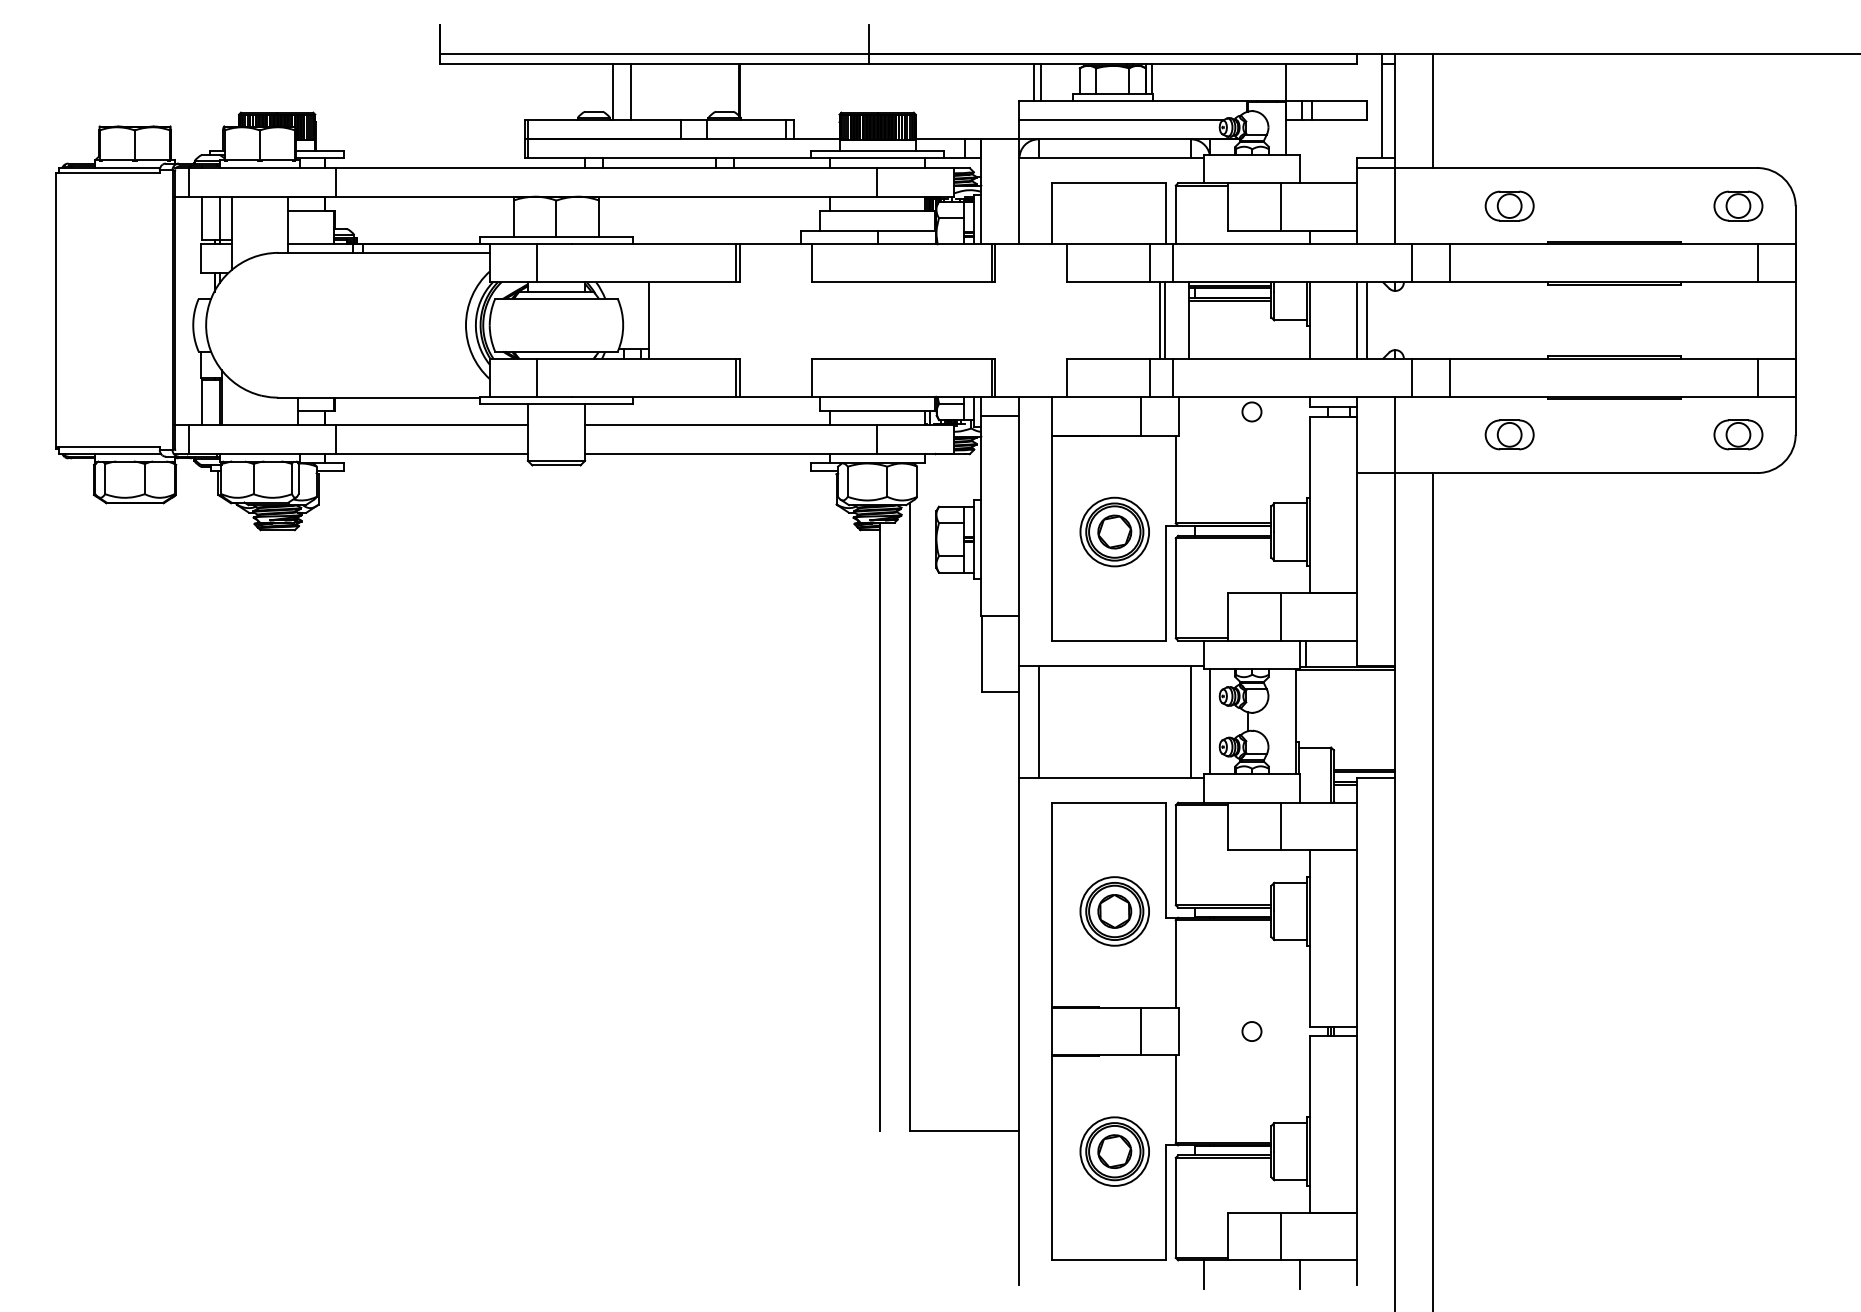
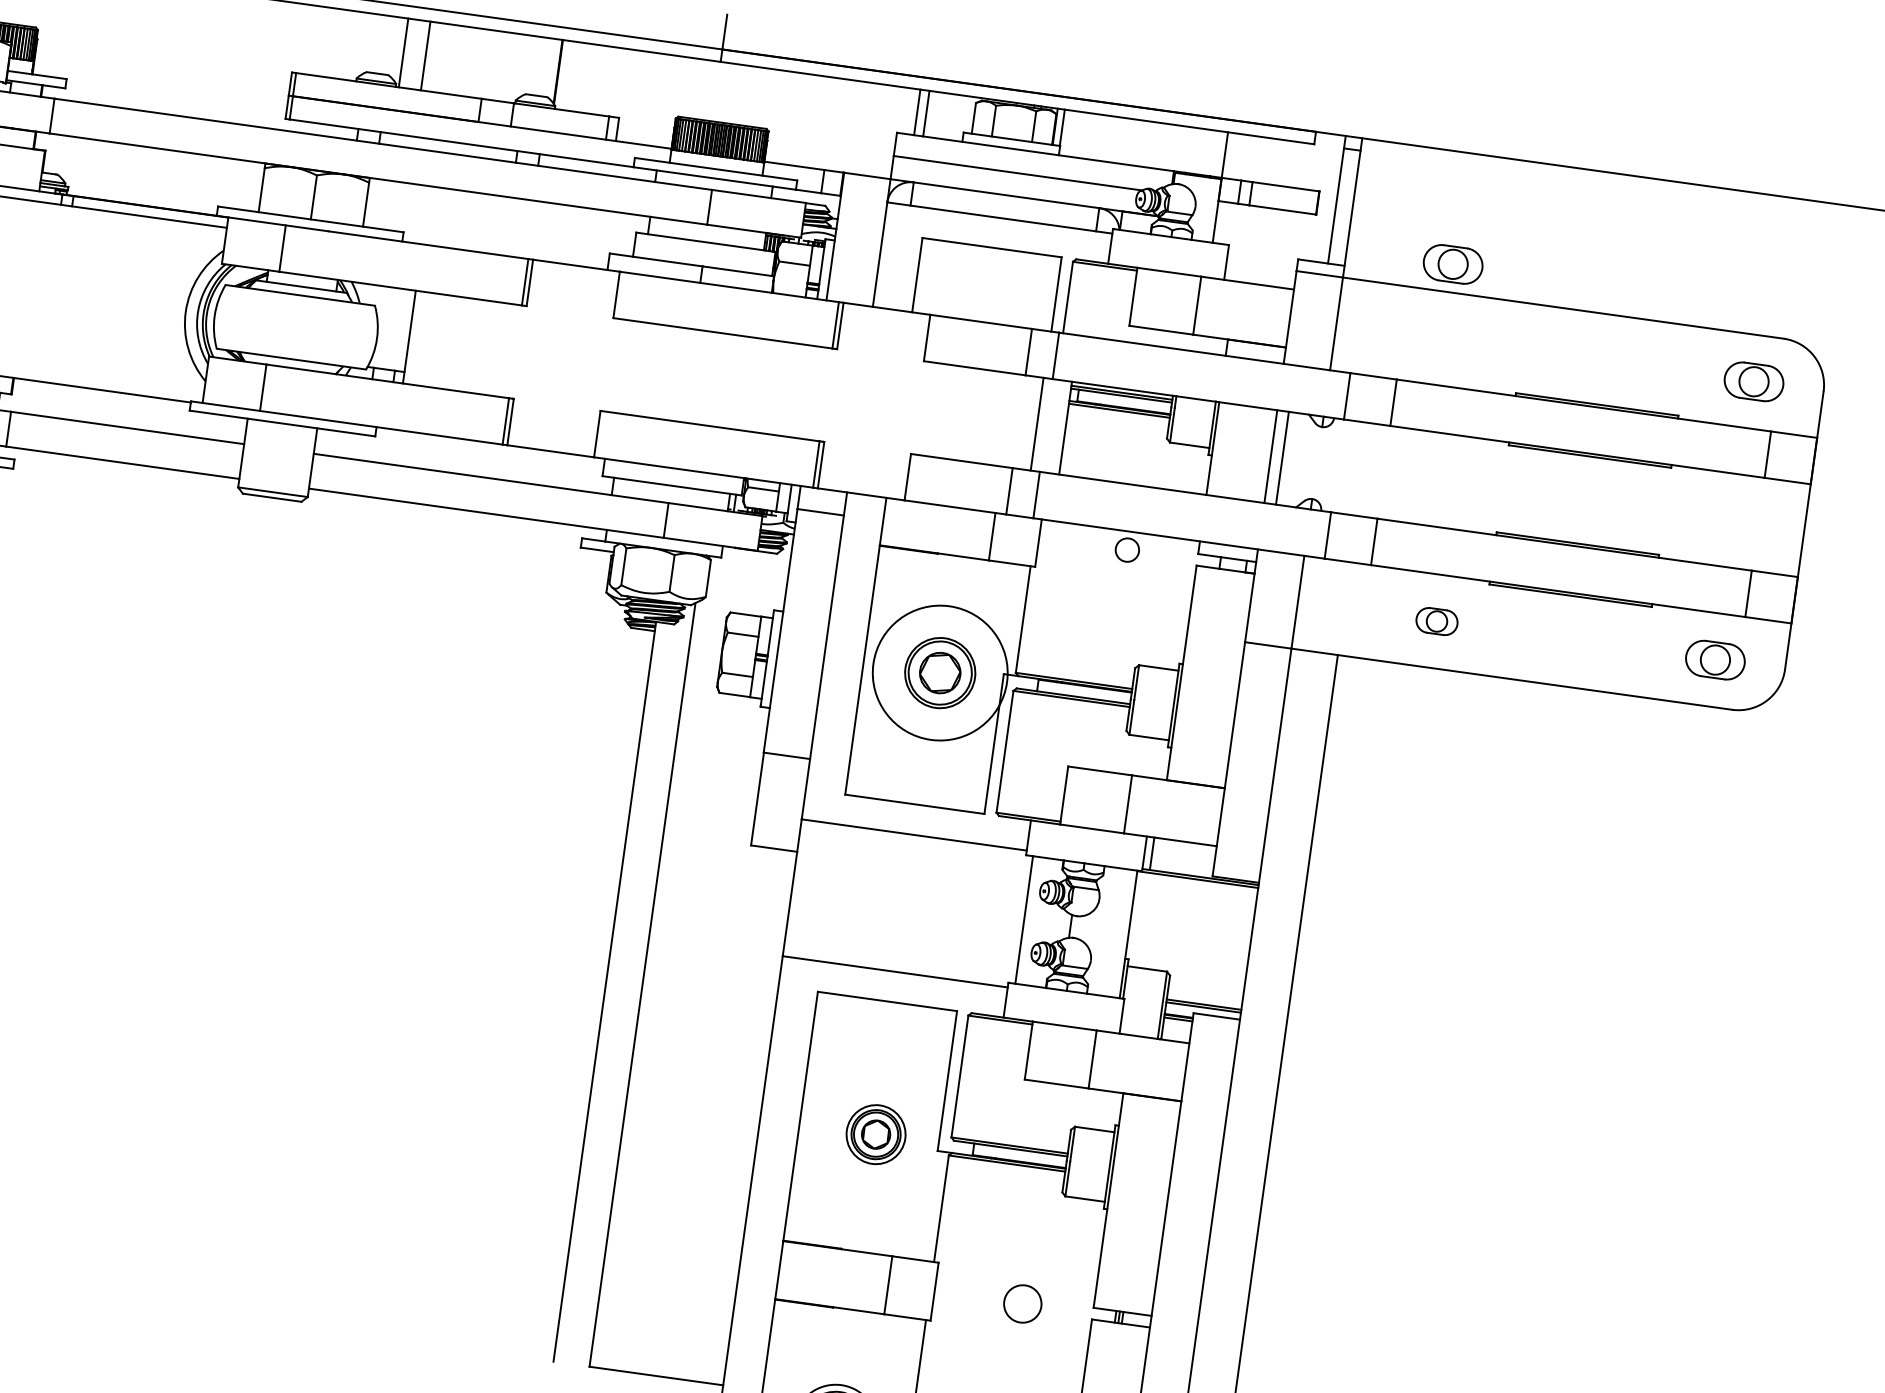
line: (1433, 110) -> (1399, 213), removed
part: (1509, 205) -> (1453, 263), moved
line: (1159, 320) -> (1030, 423), removed
part: (1509, 434) -> (1436, 621), size x0.7
circle: (1114, 531) -> (939, 672), size x1.6
line: (1038, 721) -> (815, 890), removed
line: (1191, 721) -> (1001, 916), removed
part: (1114, 911) -> (875, 1134), size x0.7
part: (1251, 1031) -> (1022, 1303), size x1.6

